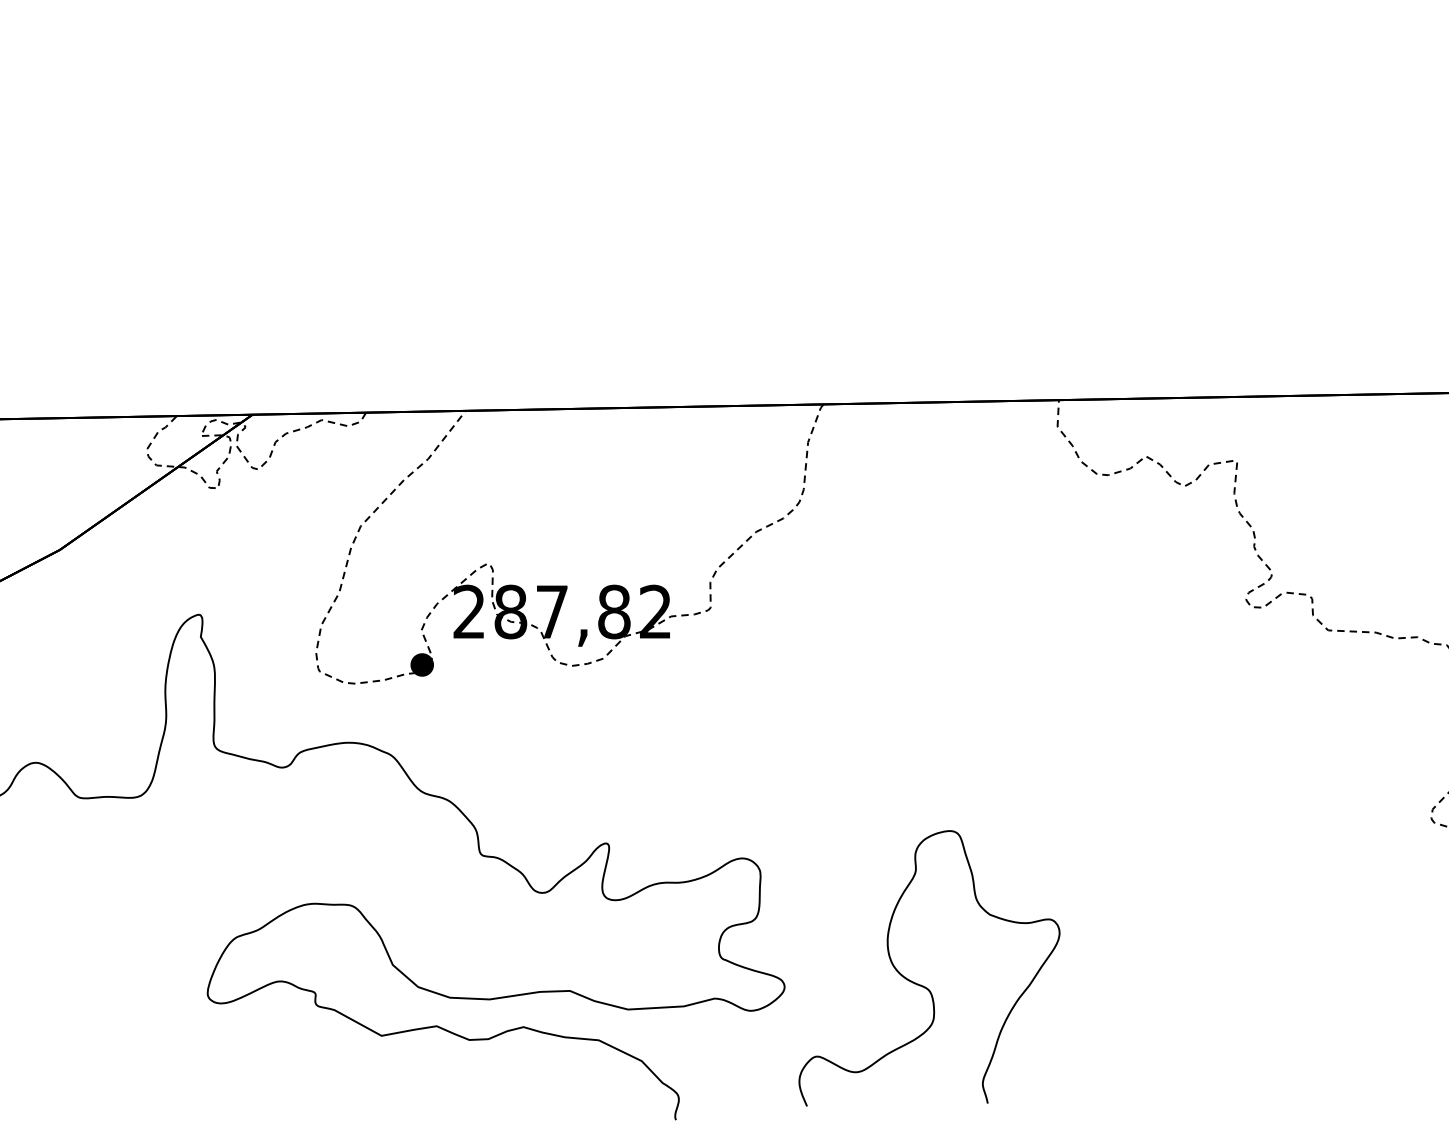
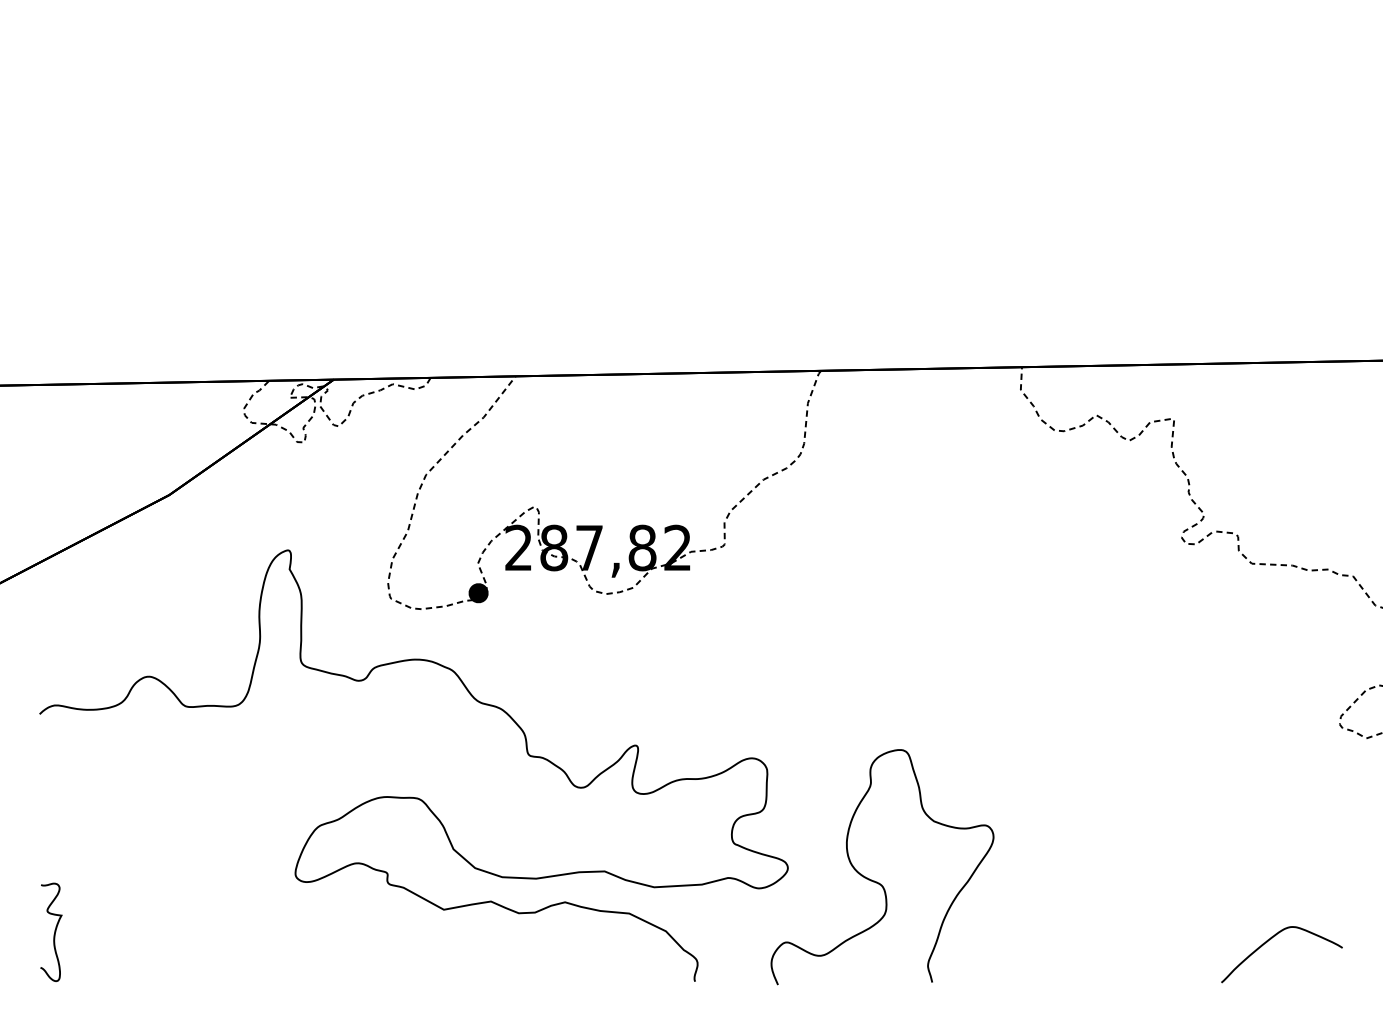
curve: (923, 985) -> (877, 881), moved
curve: (1351, 1070) -> (1271, 939), added

